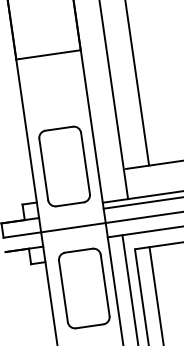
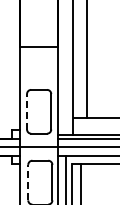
line: (44, 168) -> (27, 111), solid -> dashed
line: (63, 291) -> (28, 182), solid -> dashed

